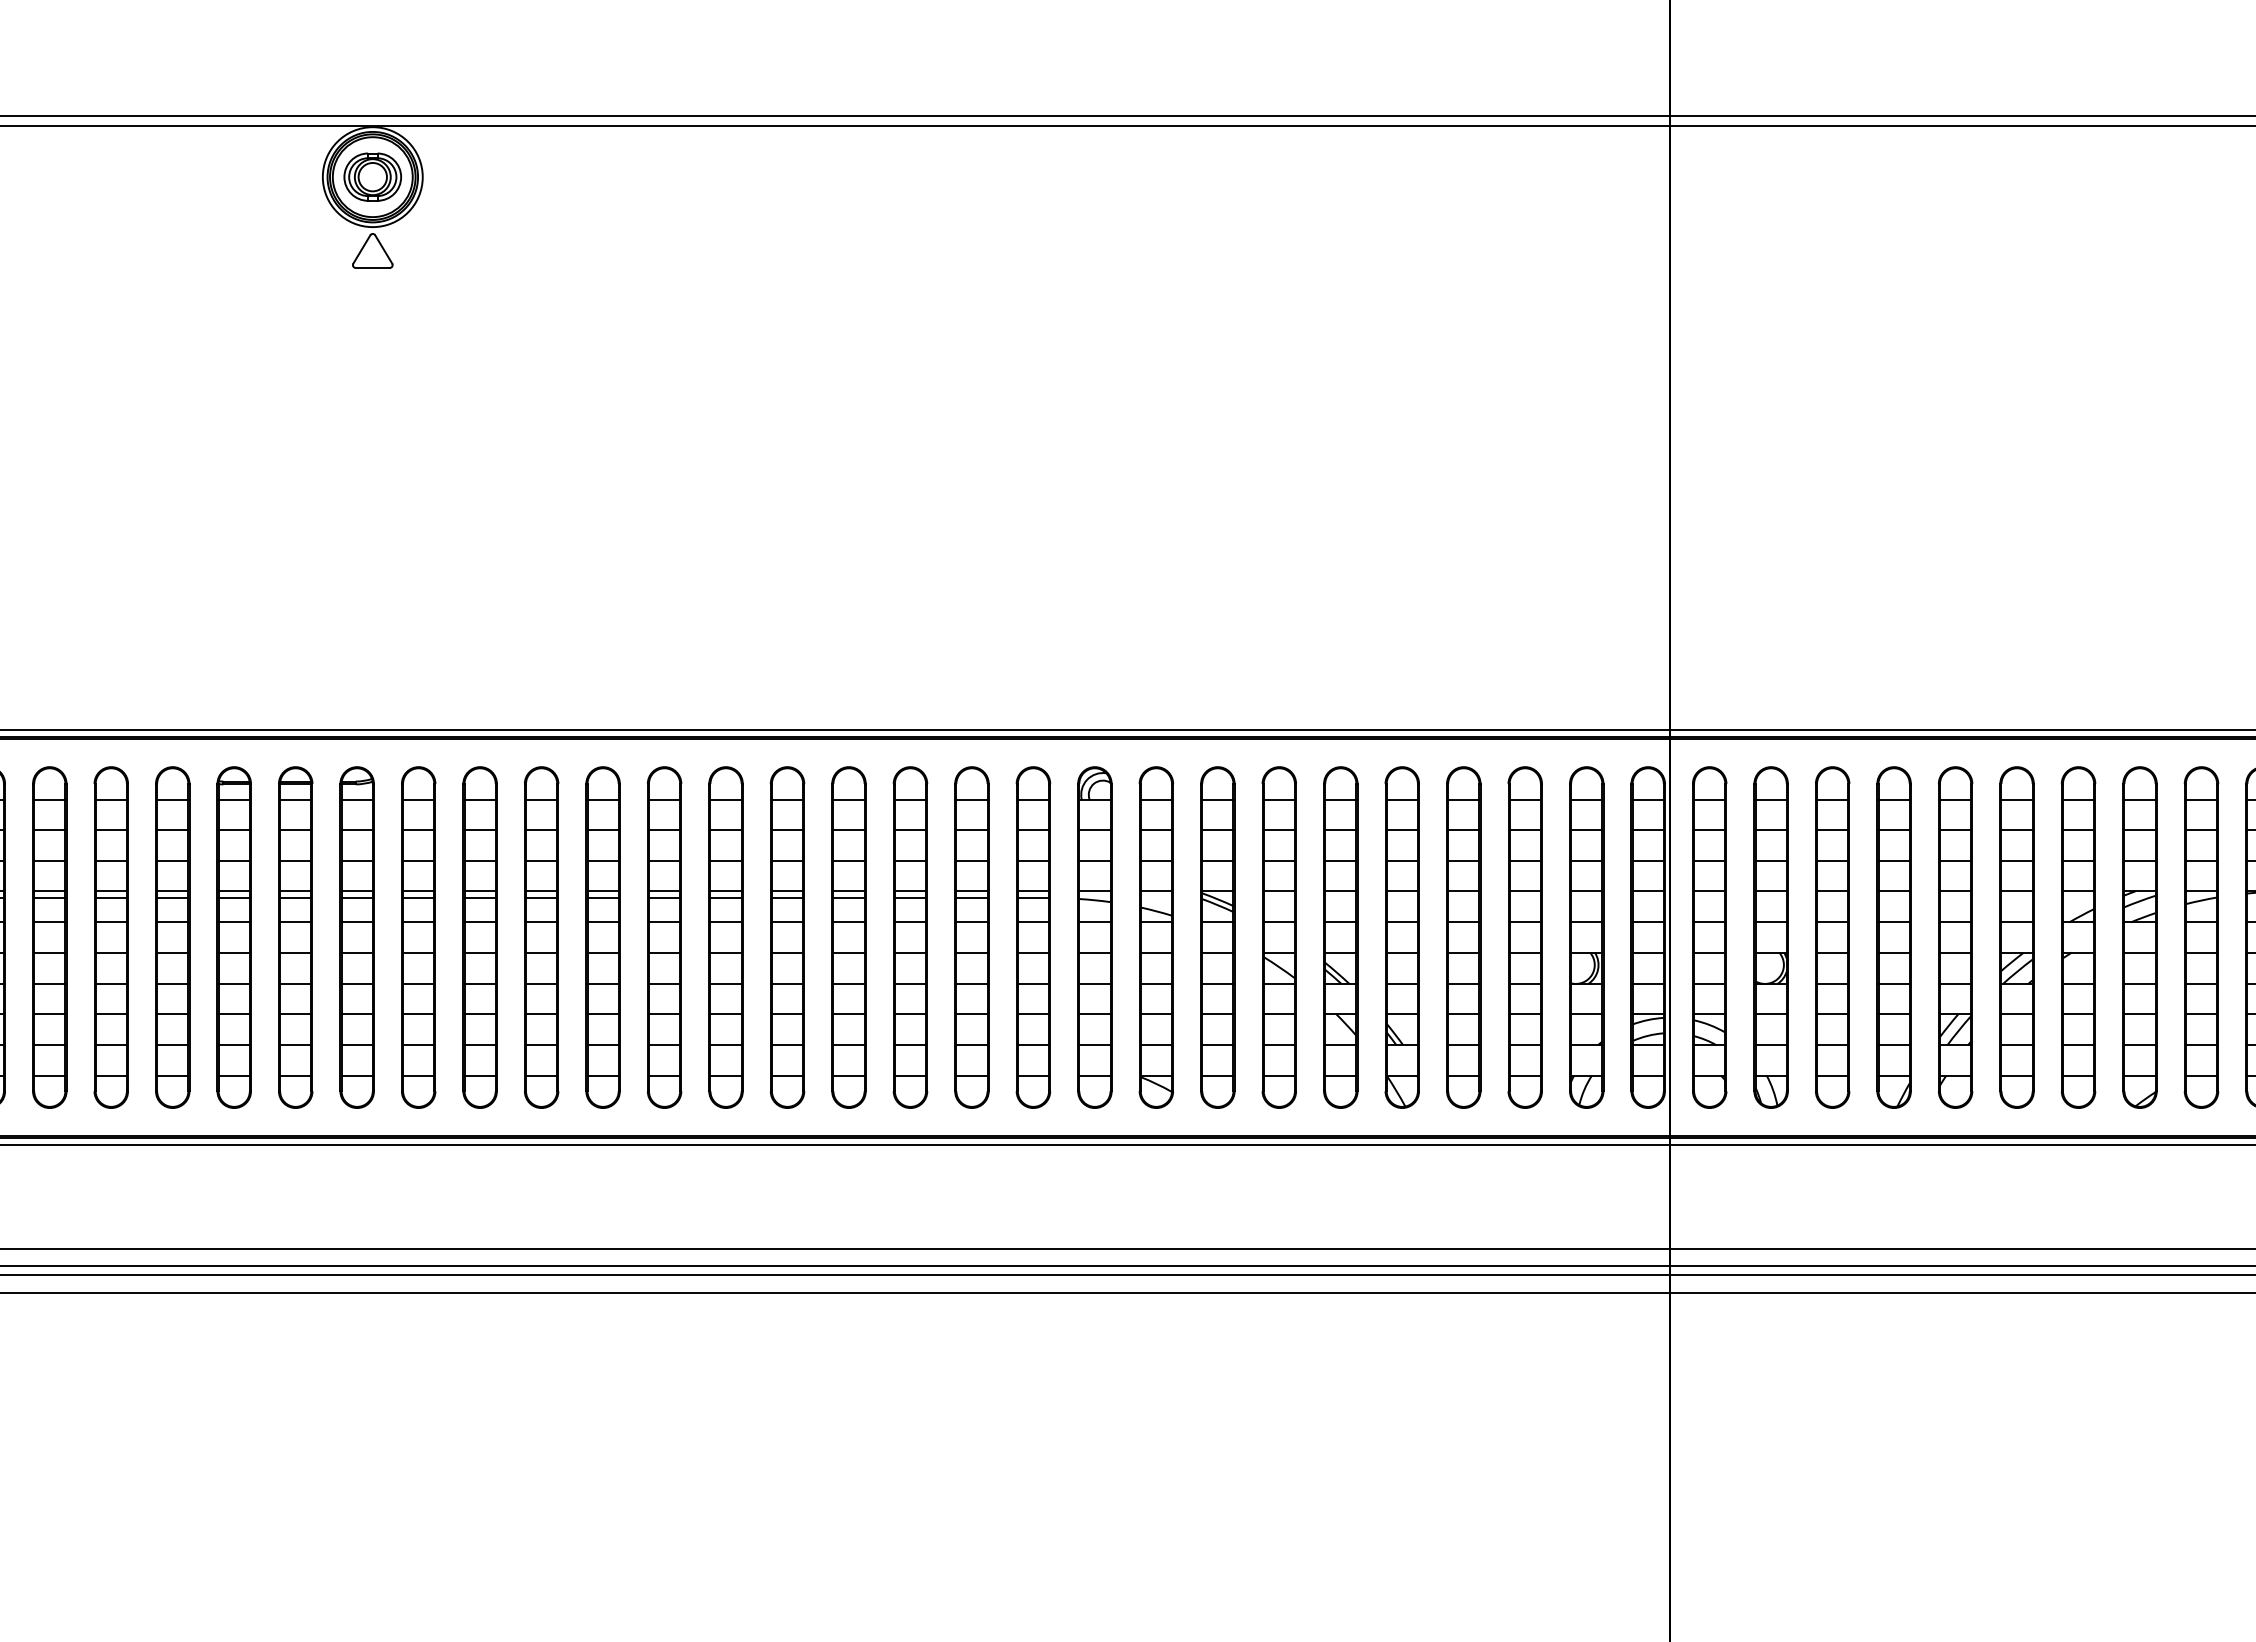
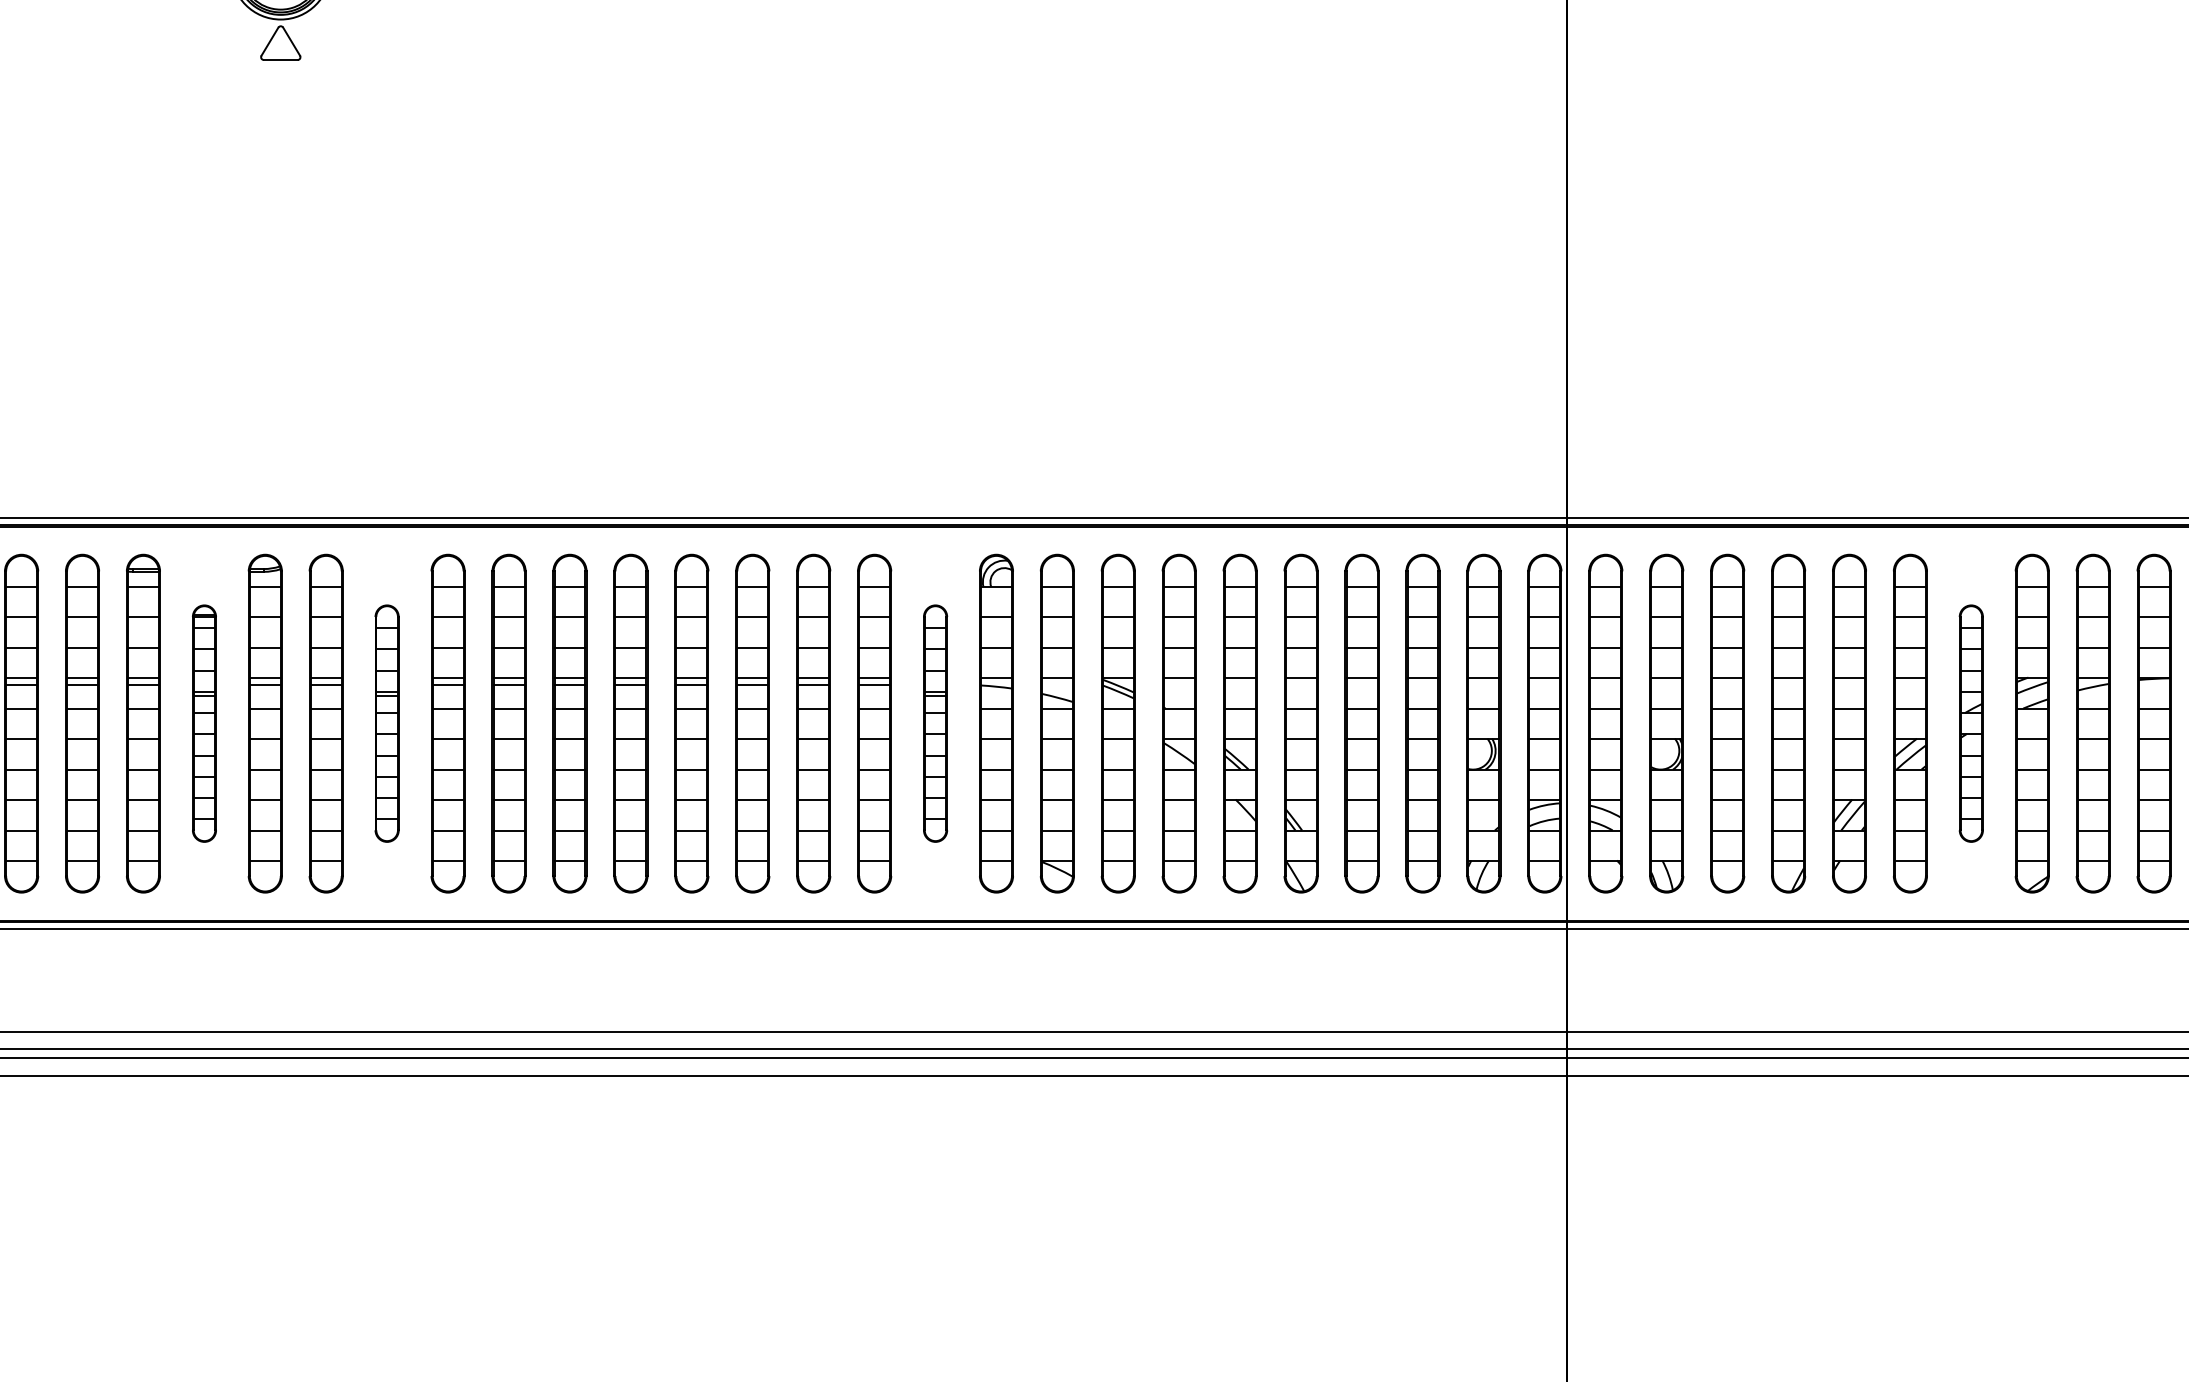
part: (295, 937) -> (204, 723), size x0.7
part: (479, 937) -> (386, 723), size x0.7
part: (1033, 937) -> (935, 723), size x0.7
part: (2078, 937) -> (1971, 723), size x0.7

